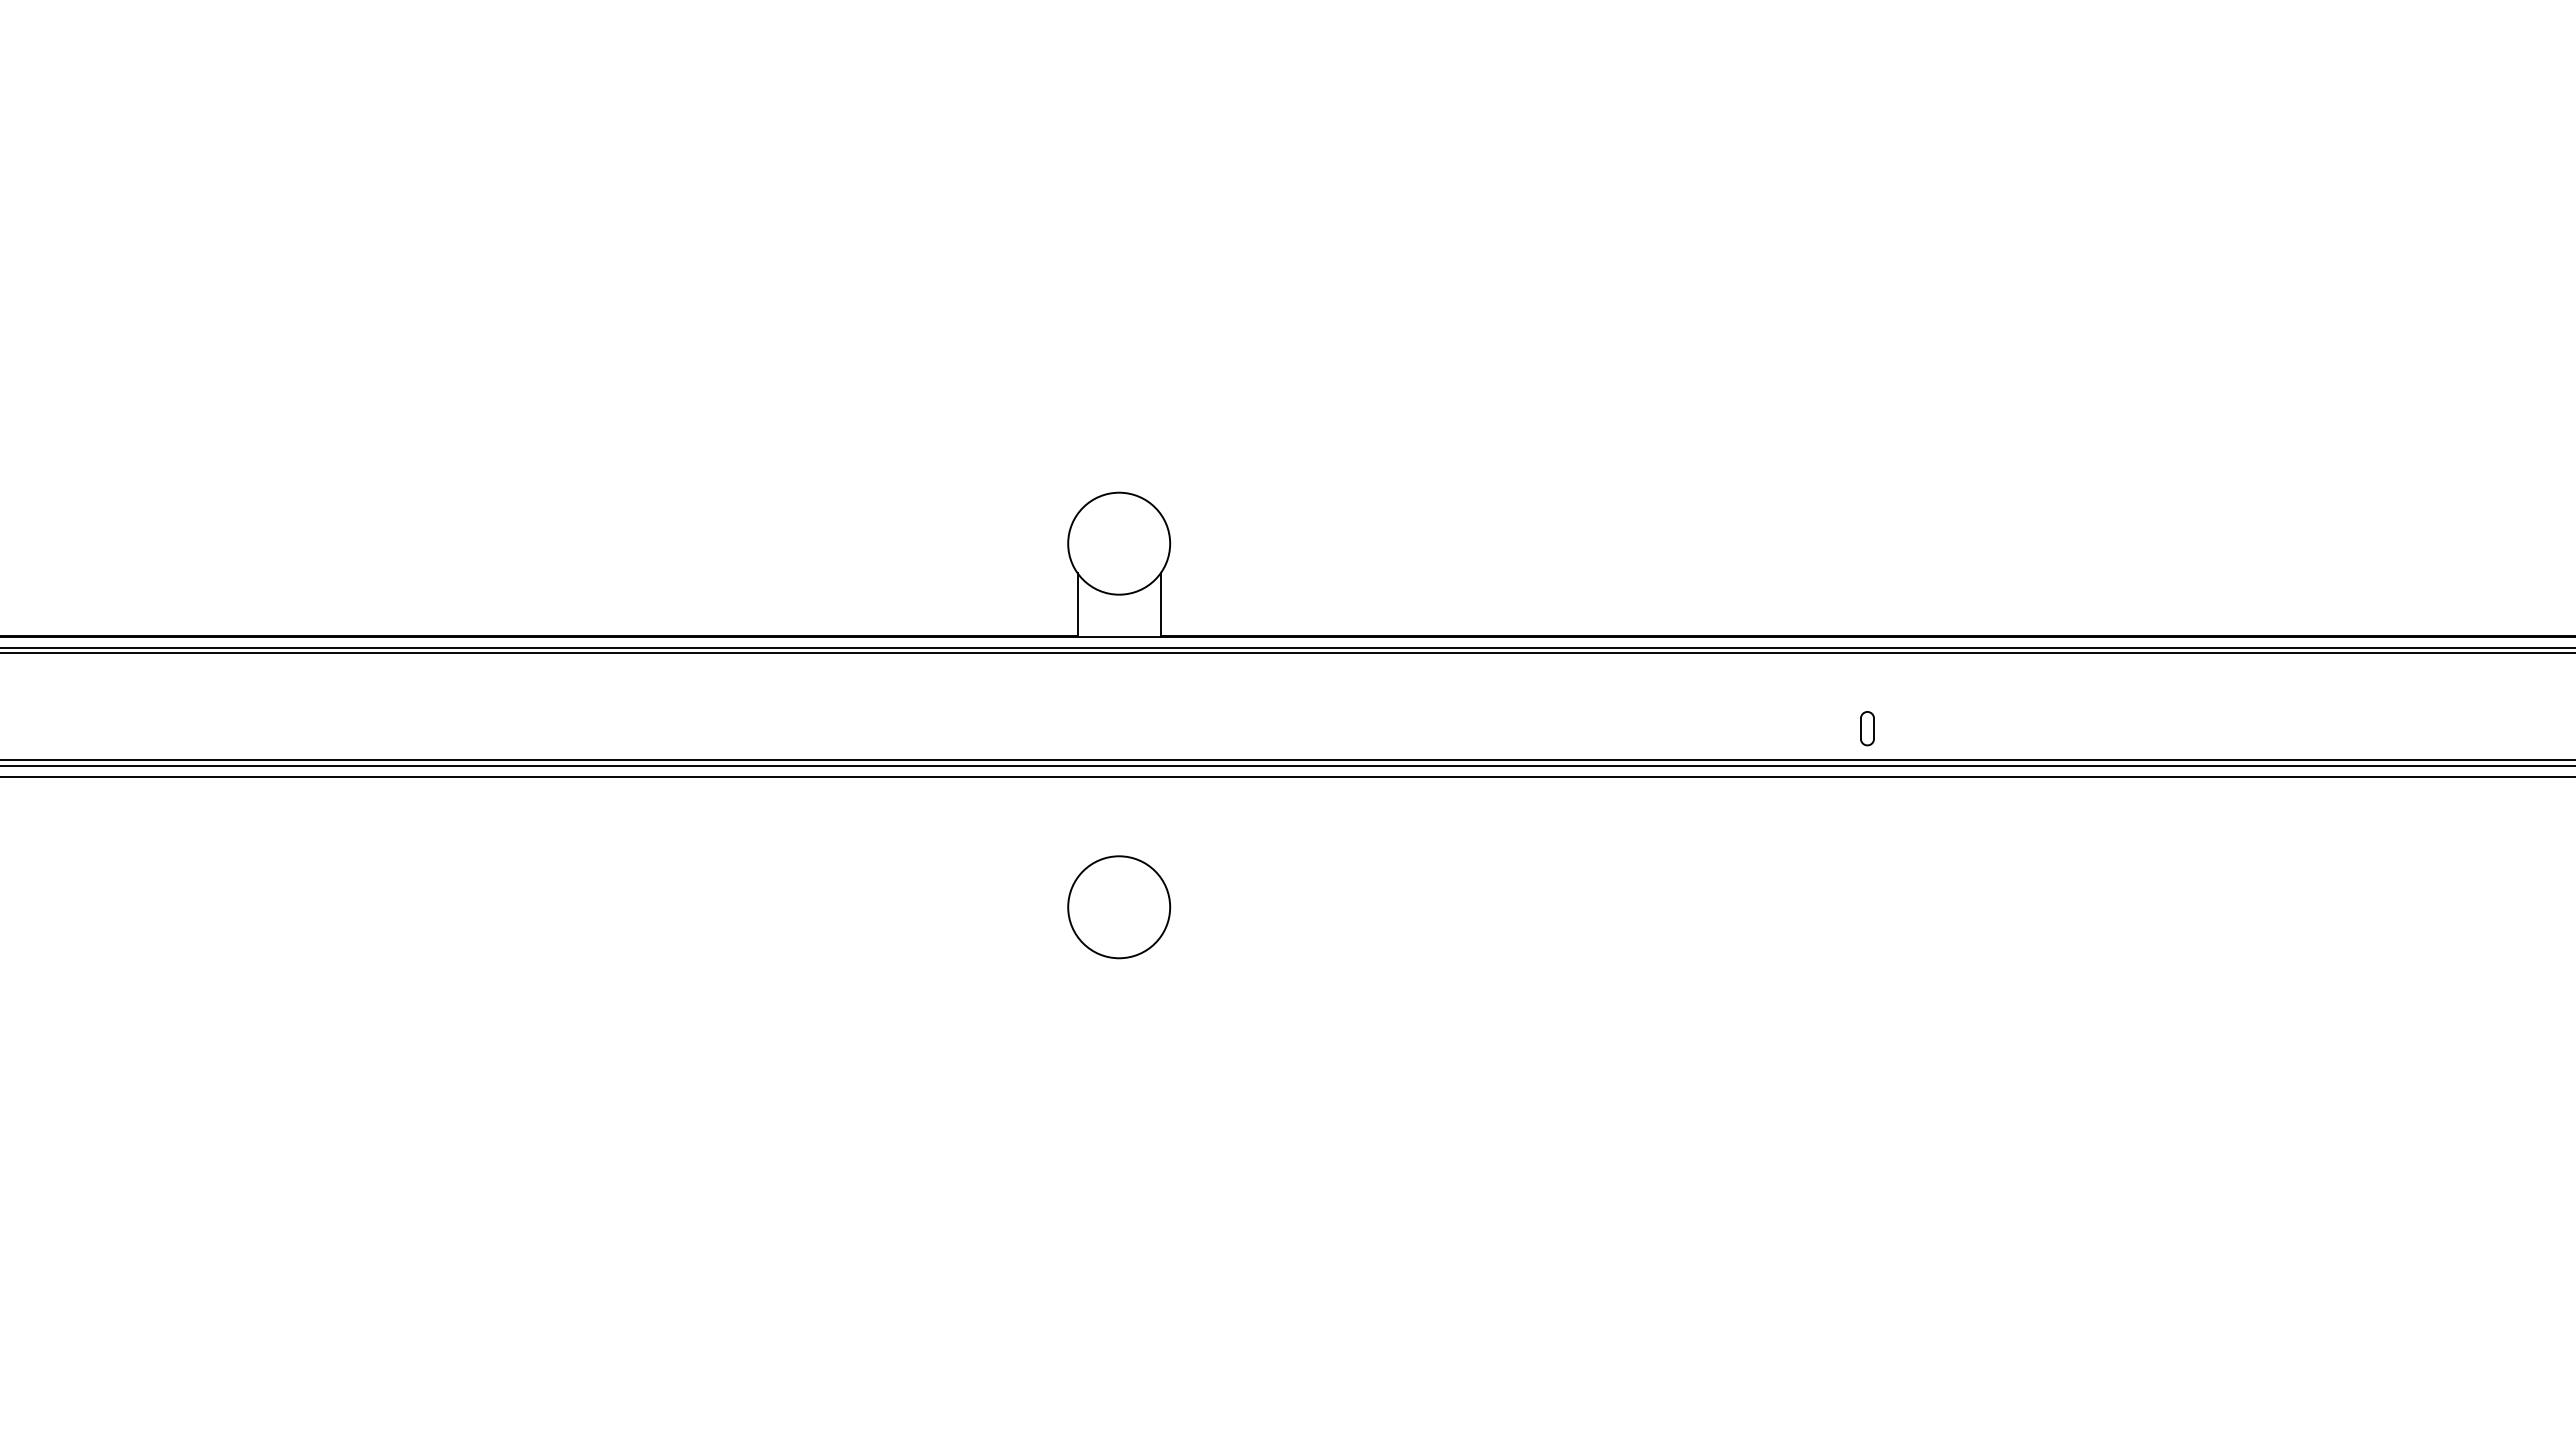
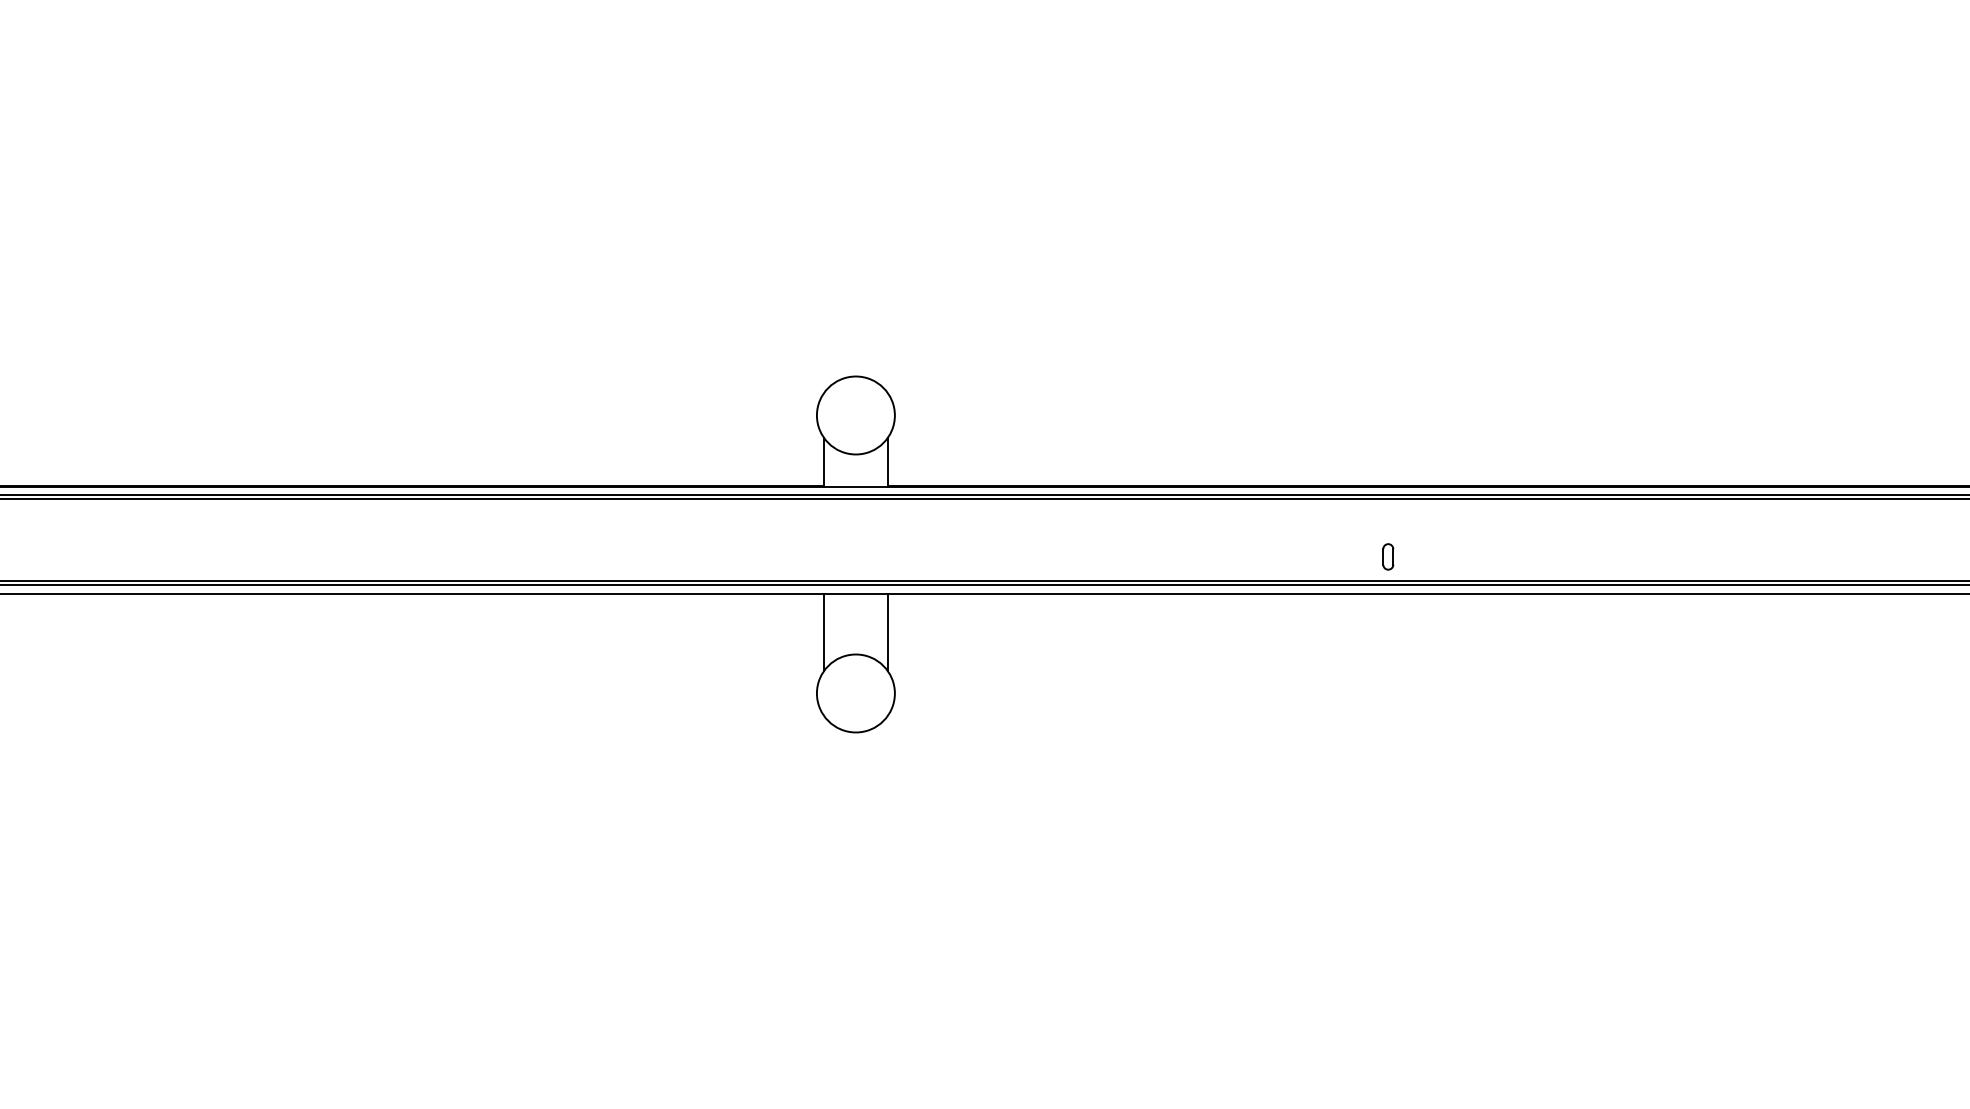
part: (1867, 728) -> (1388, 556), moved
line: (1077, 826) -> (824, 631), added
line: (1160, 826) -> (887, 631), added

